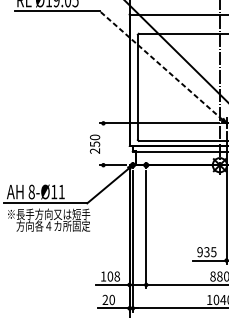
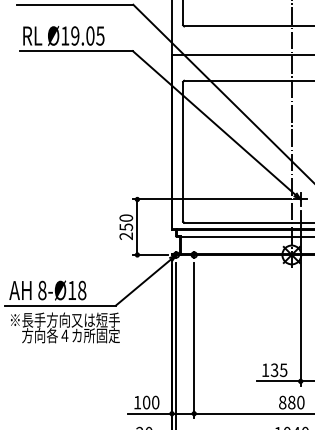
line: (161, 66) -> (214, 123), dashed -> solid
line: (103, 143) -> (137, 226), added
text: (62, 191) -> (82, 290), 8-Ø11 -> 8-Ø18
text: (200, 252) -> (265, 370), 935 -> 135
text: (117, 276) -> (155, 402), 108 -> 100

